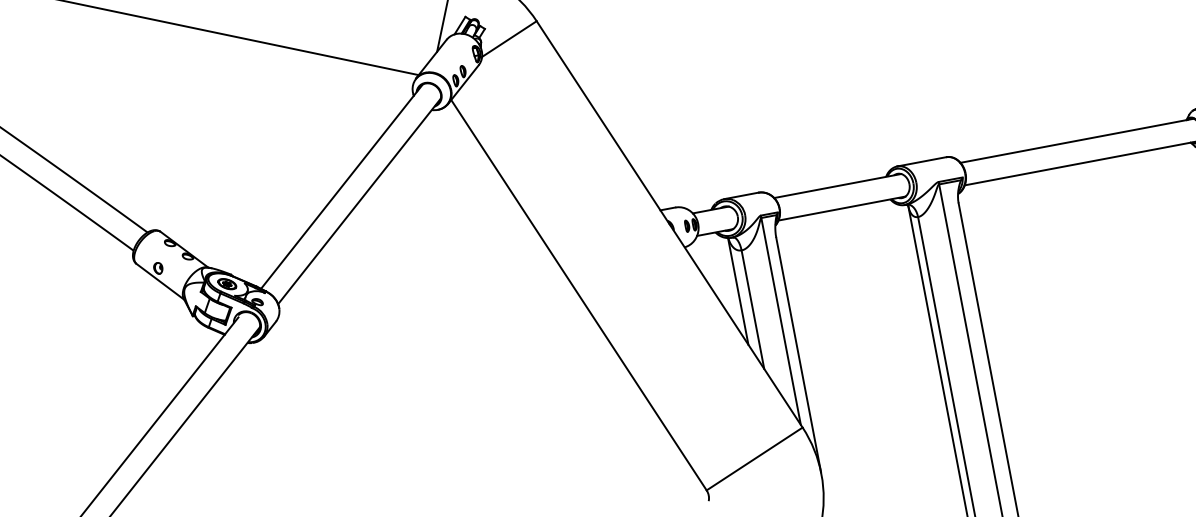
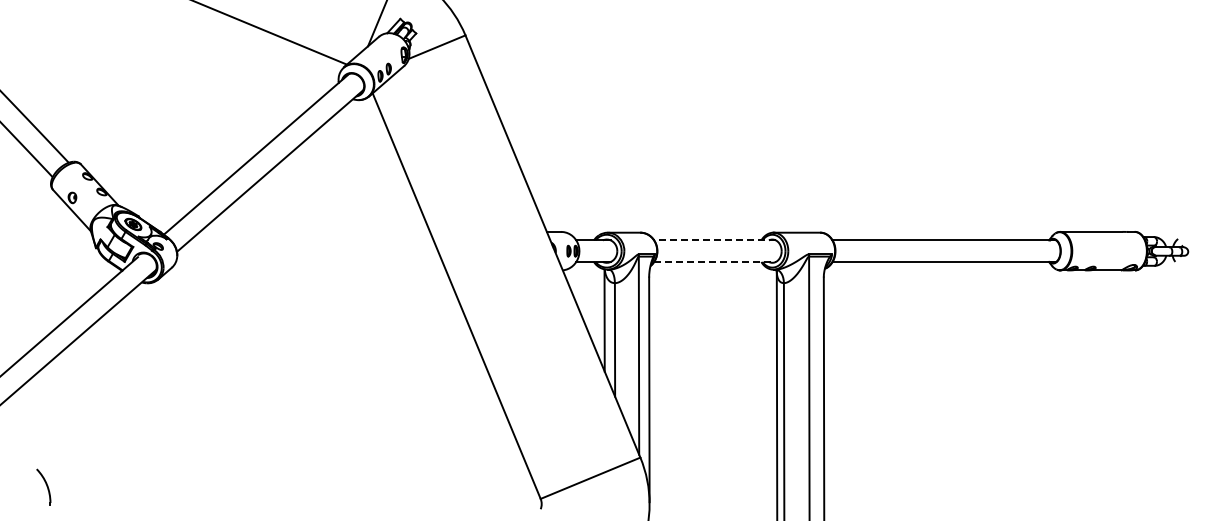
line: (837, 186) -> (714, 240), solid -> dashed
line: (842, 207) -> (715, 261), solid -> dashed

